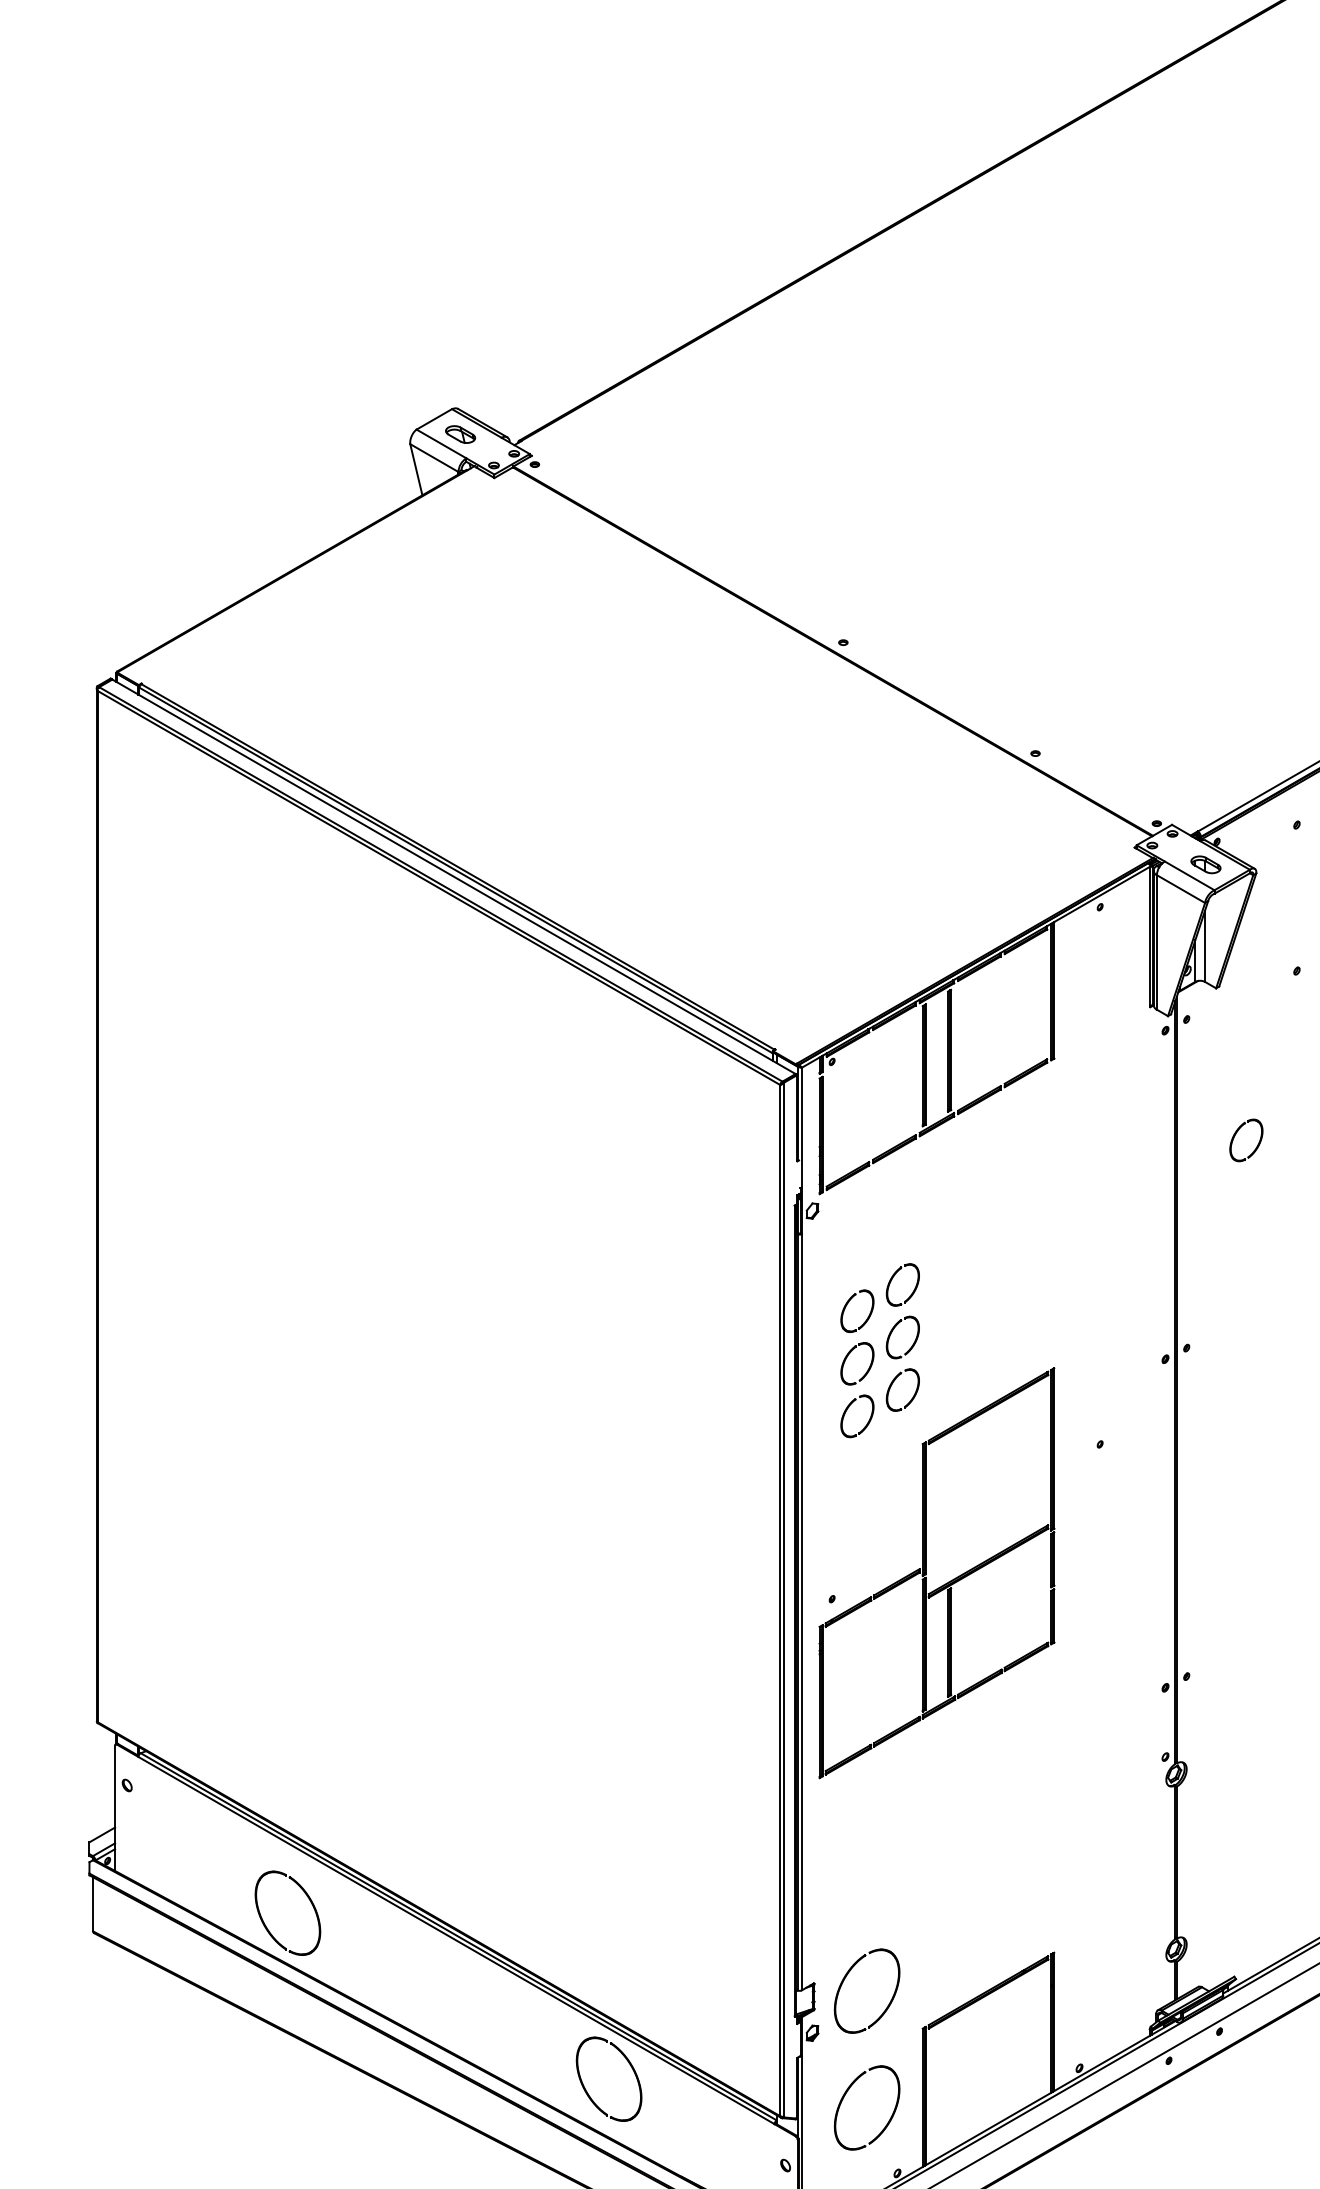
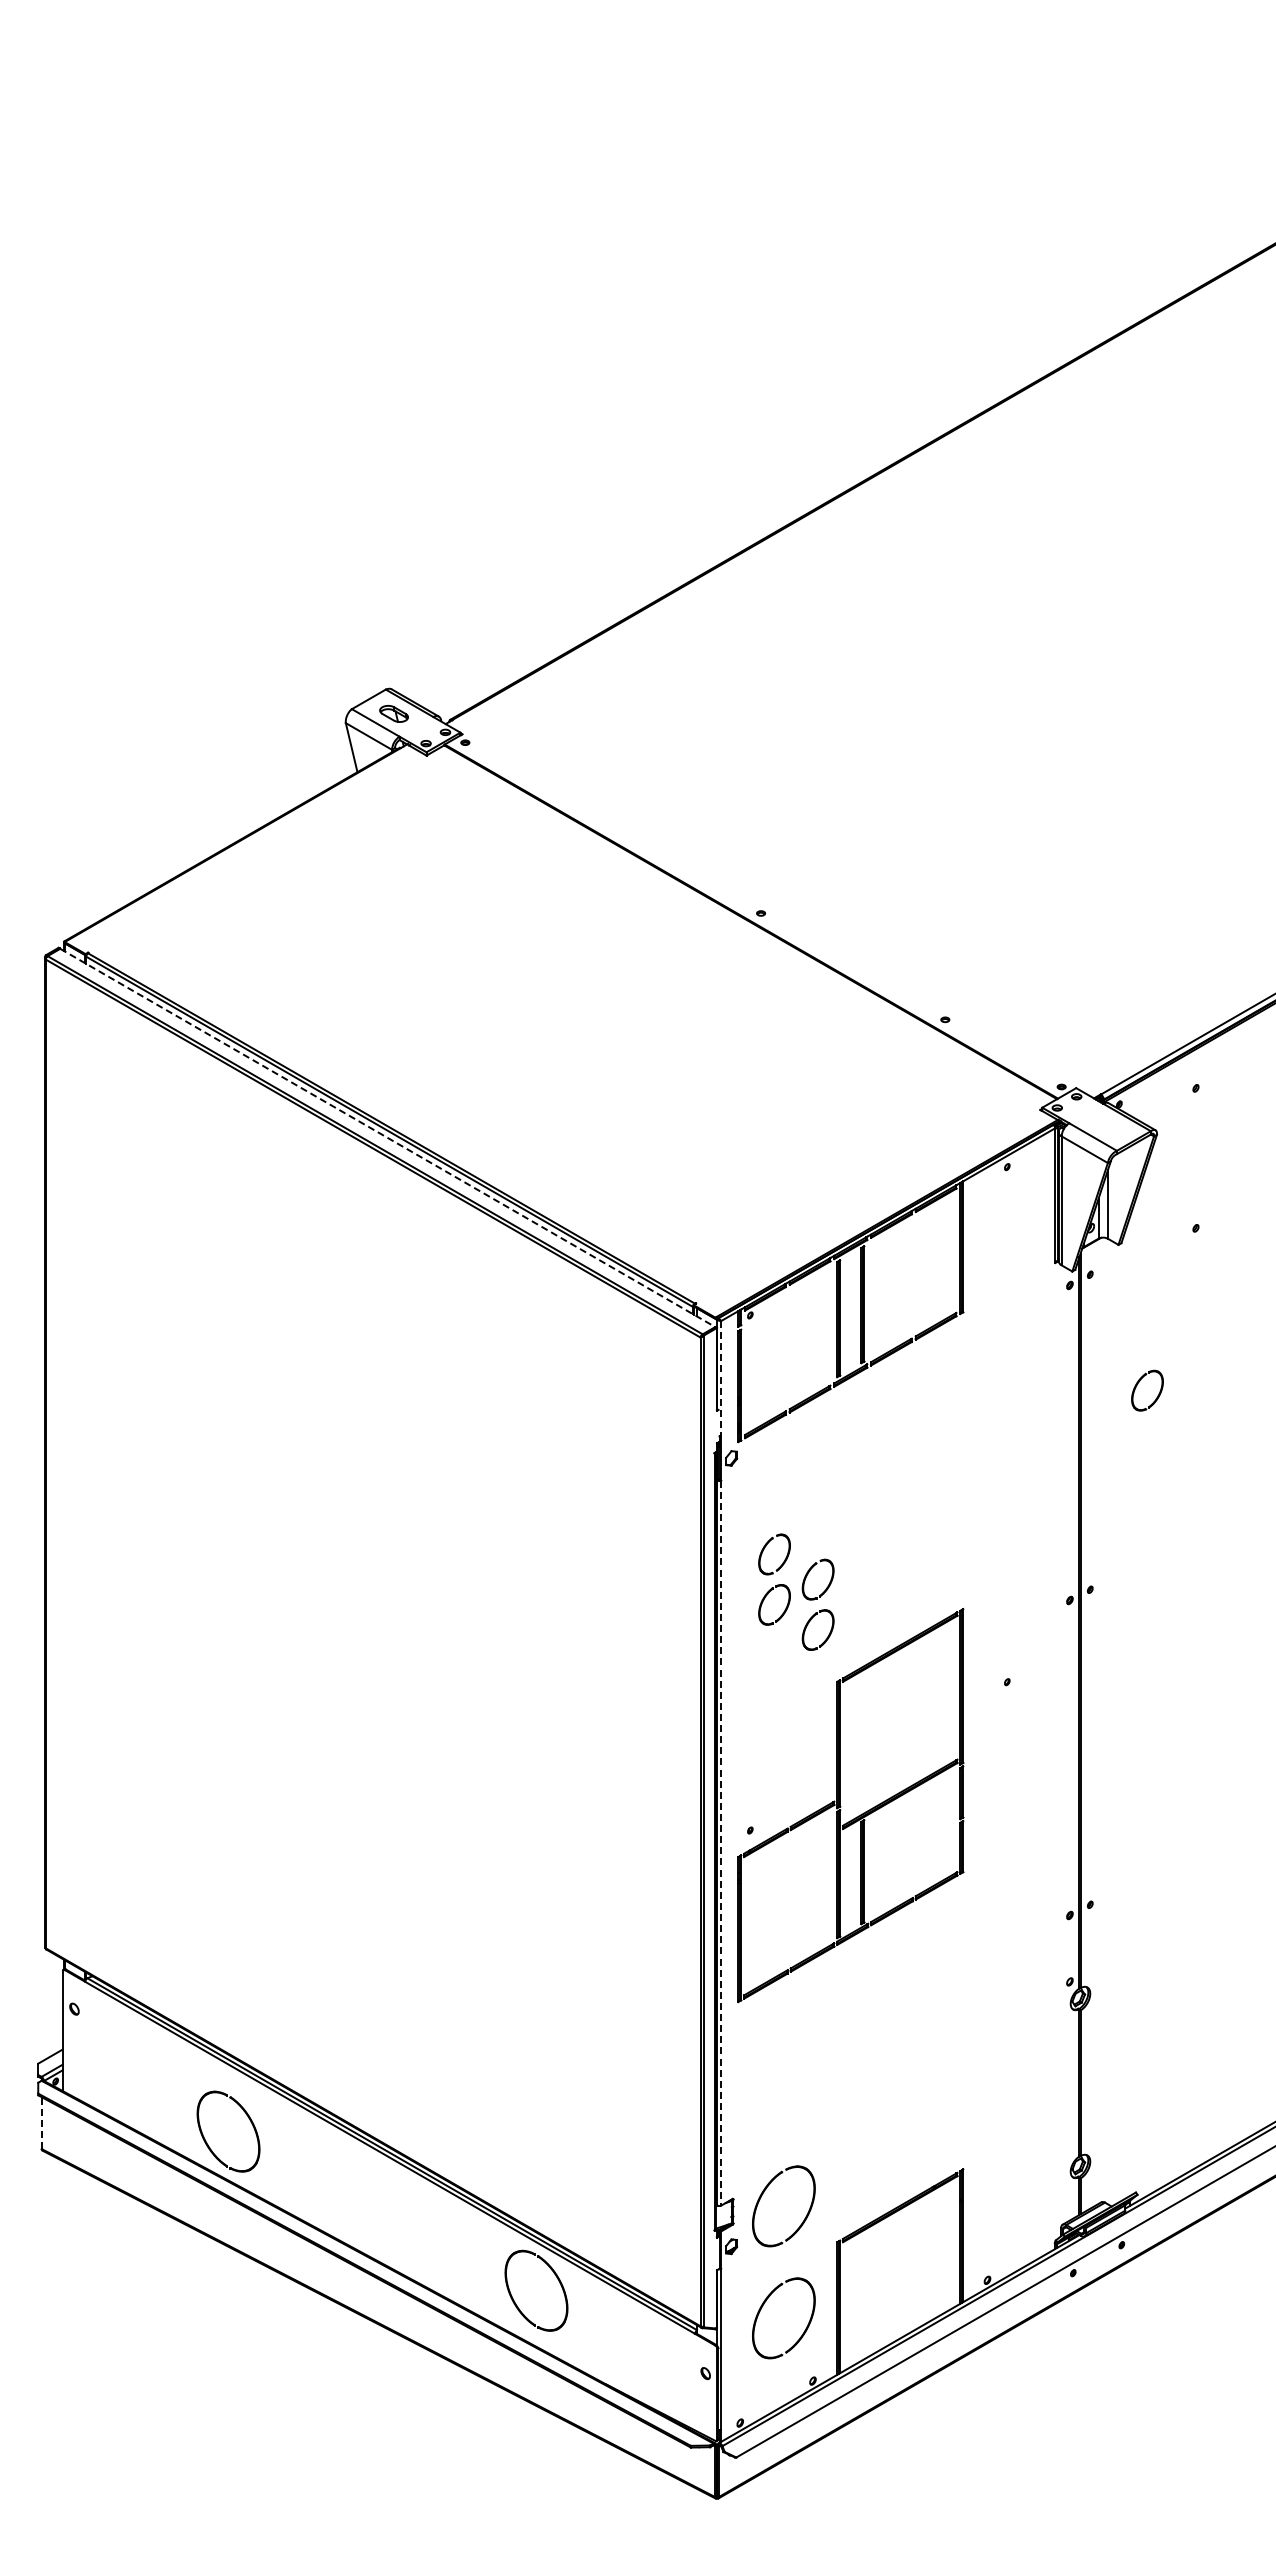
part: (1205, 864) -> (1108, 1126), removed
line: (454, 877) -> (388, 1138), solid -> dashed
line: (802, 1127) -> (721, 1378), solid -> dashed
part: (893, 1277) -> (809, 1522), removed
part: (846, 1411) -> (764, 1650), removed
line: (802, 1612) -> (721, 1843), solid -> dashed
line: (92, 1904) -> (41, 2123), solid -> dashed

